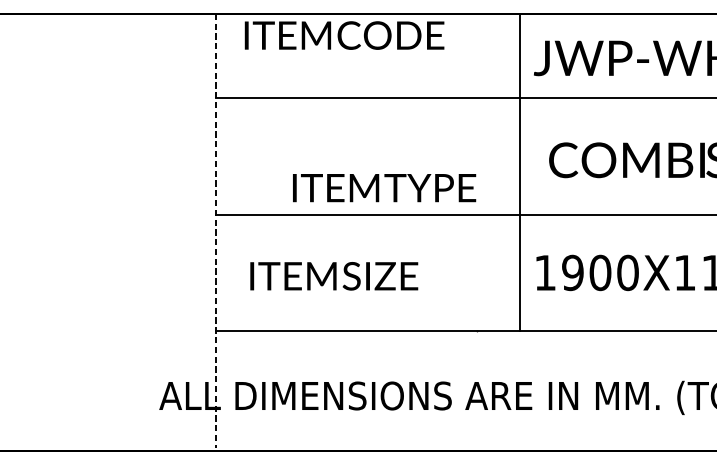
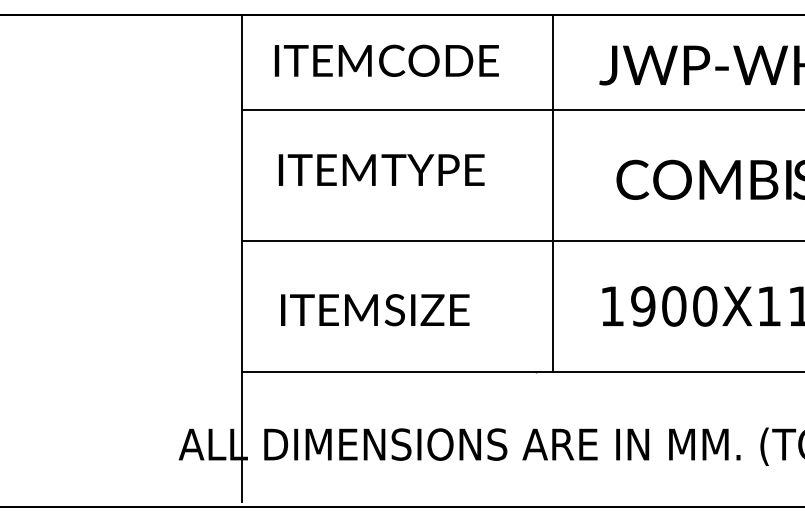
text: (344, 35) -> (386, 60), moved
line: (519, 172) -> (552, 193), moved
text: (384, 187) -> (381, 169), moved
line: (216, 230) -> (242, 258), dashed -> solid

